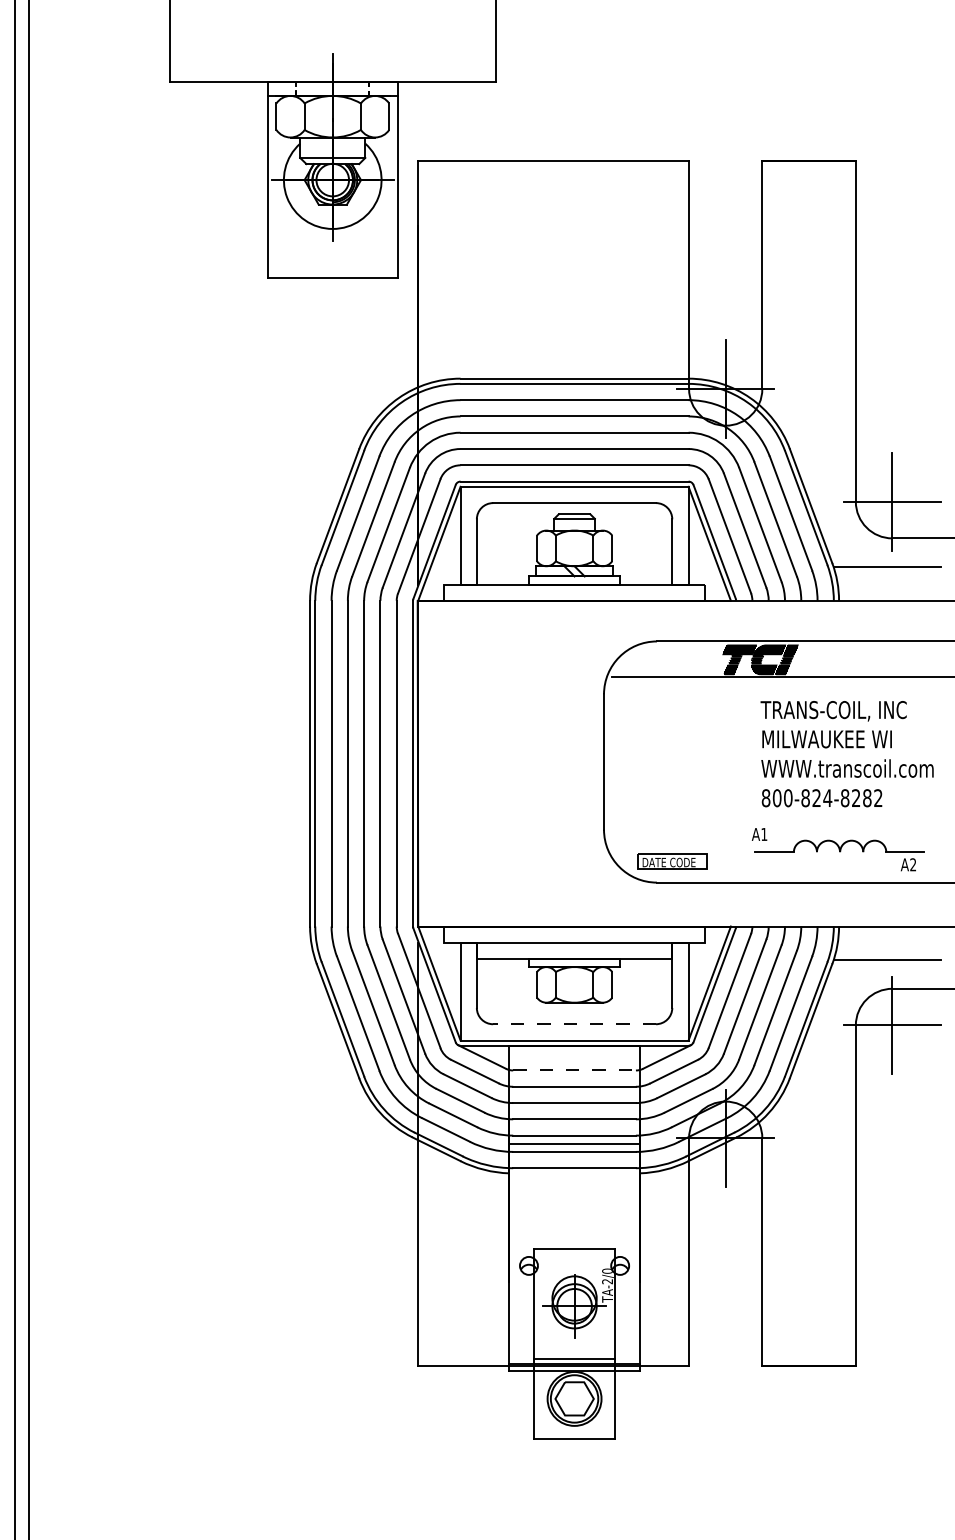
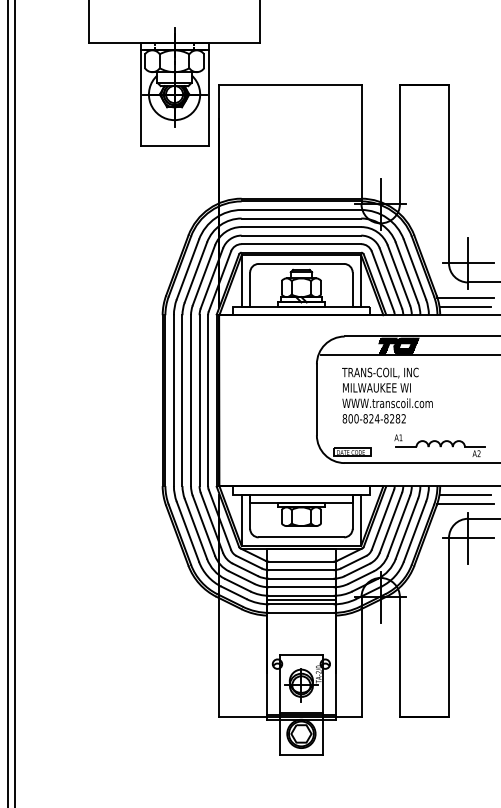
line: (887, 584) -> (465, 306), added
text: (847, 753) -> (387, 395), moved
line: (887, 942) -> (465, 494), added
line: (574, 1024) -> (301, 537), dashed -> solid
line: (574, 1070) -> (301, 561), dashed -> solid

